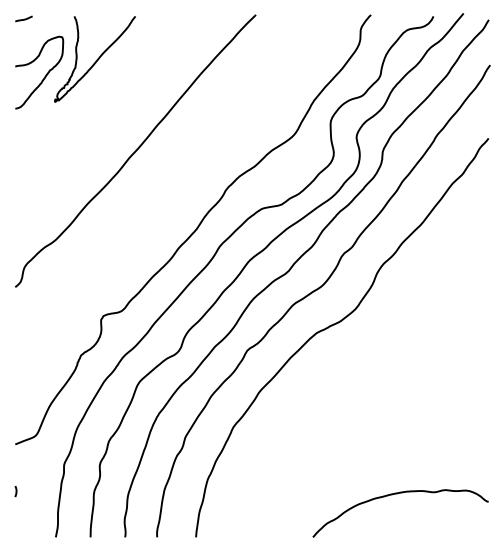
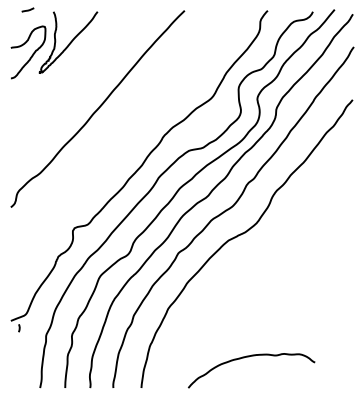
line: (24, 18) -> (28, 9), moved
curve: (15, 491) -> (18, 328), moved
curve: (397, 494) -> (249, 357), moved

